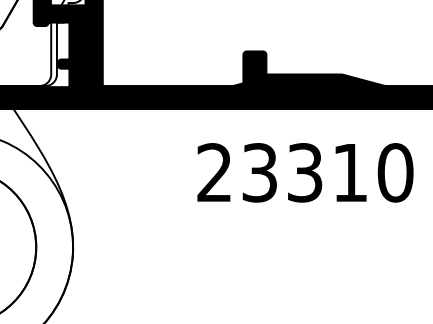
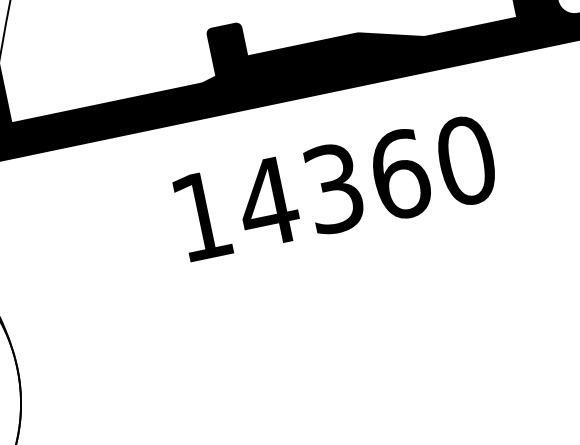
text: (282, 172) -> (300, 194), 23310 -> 14360

